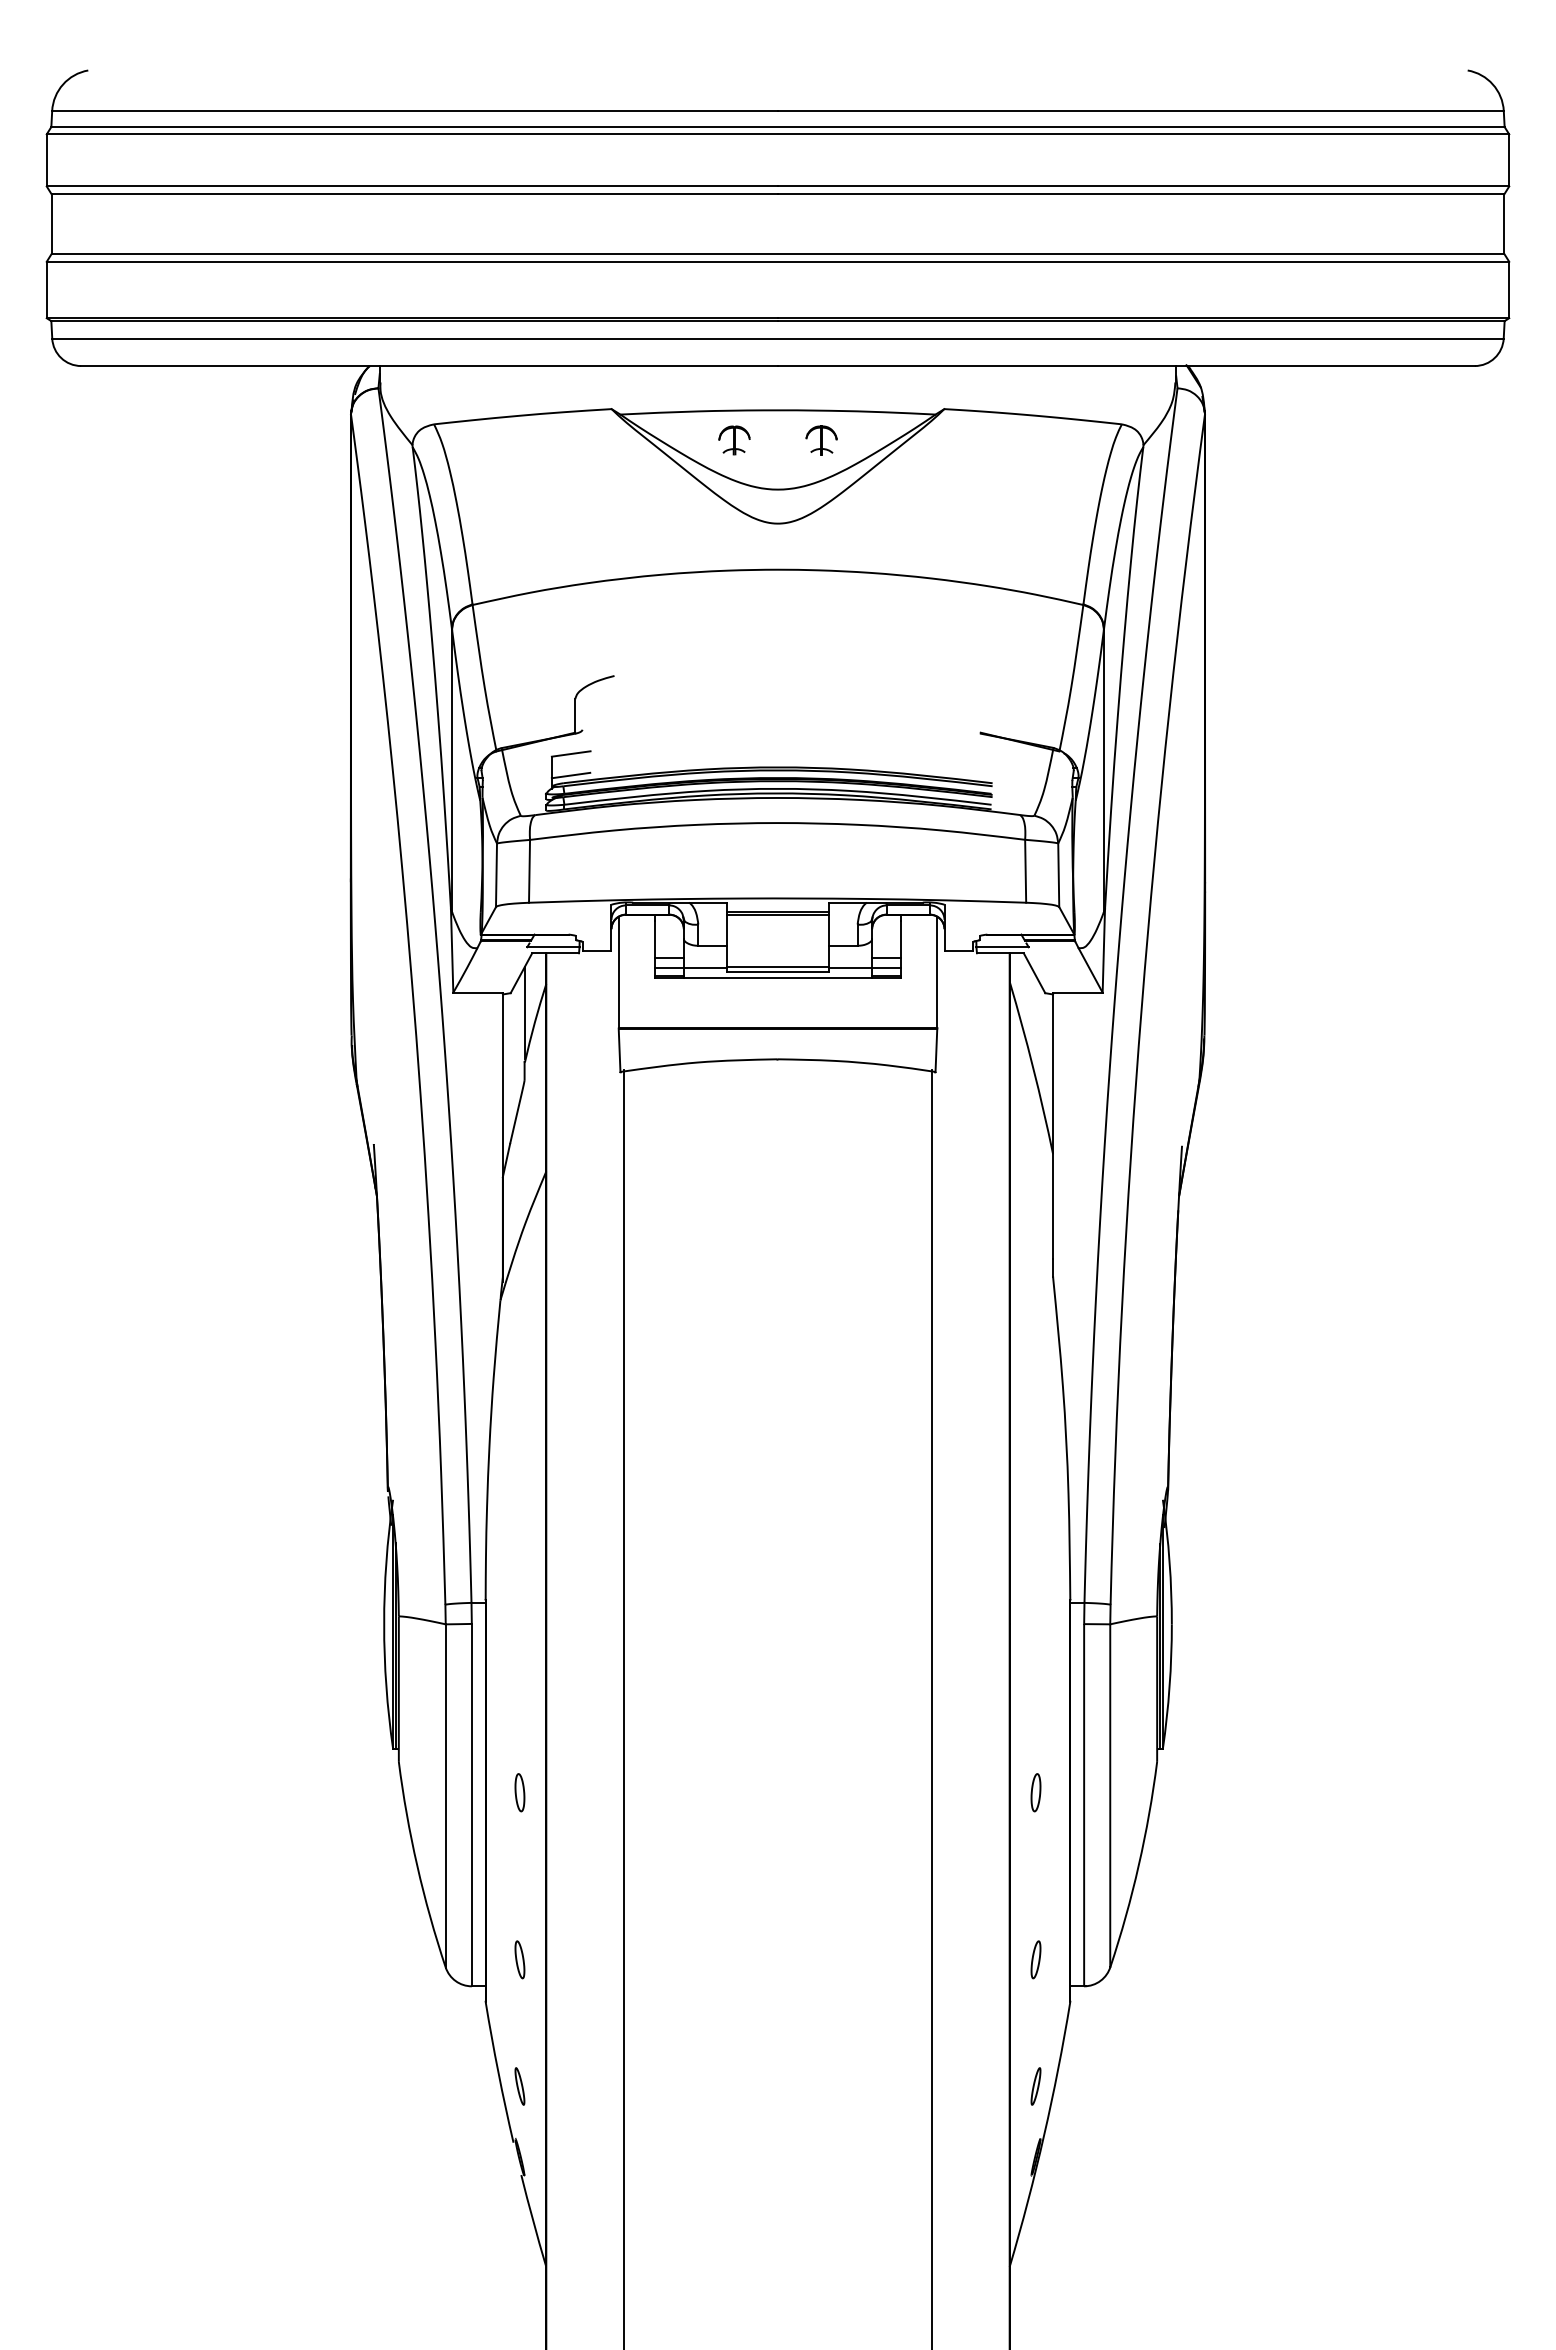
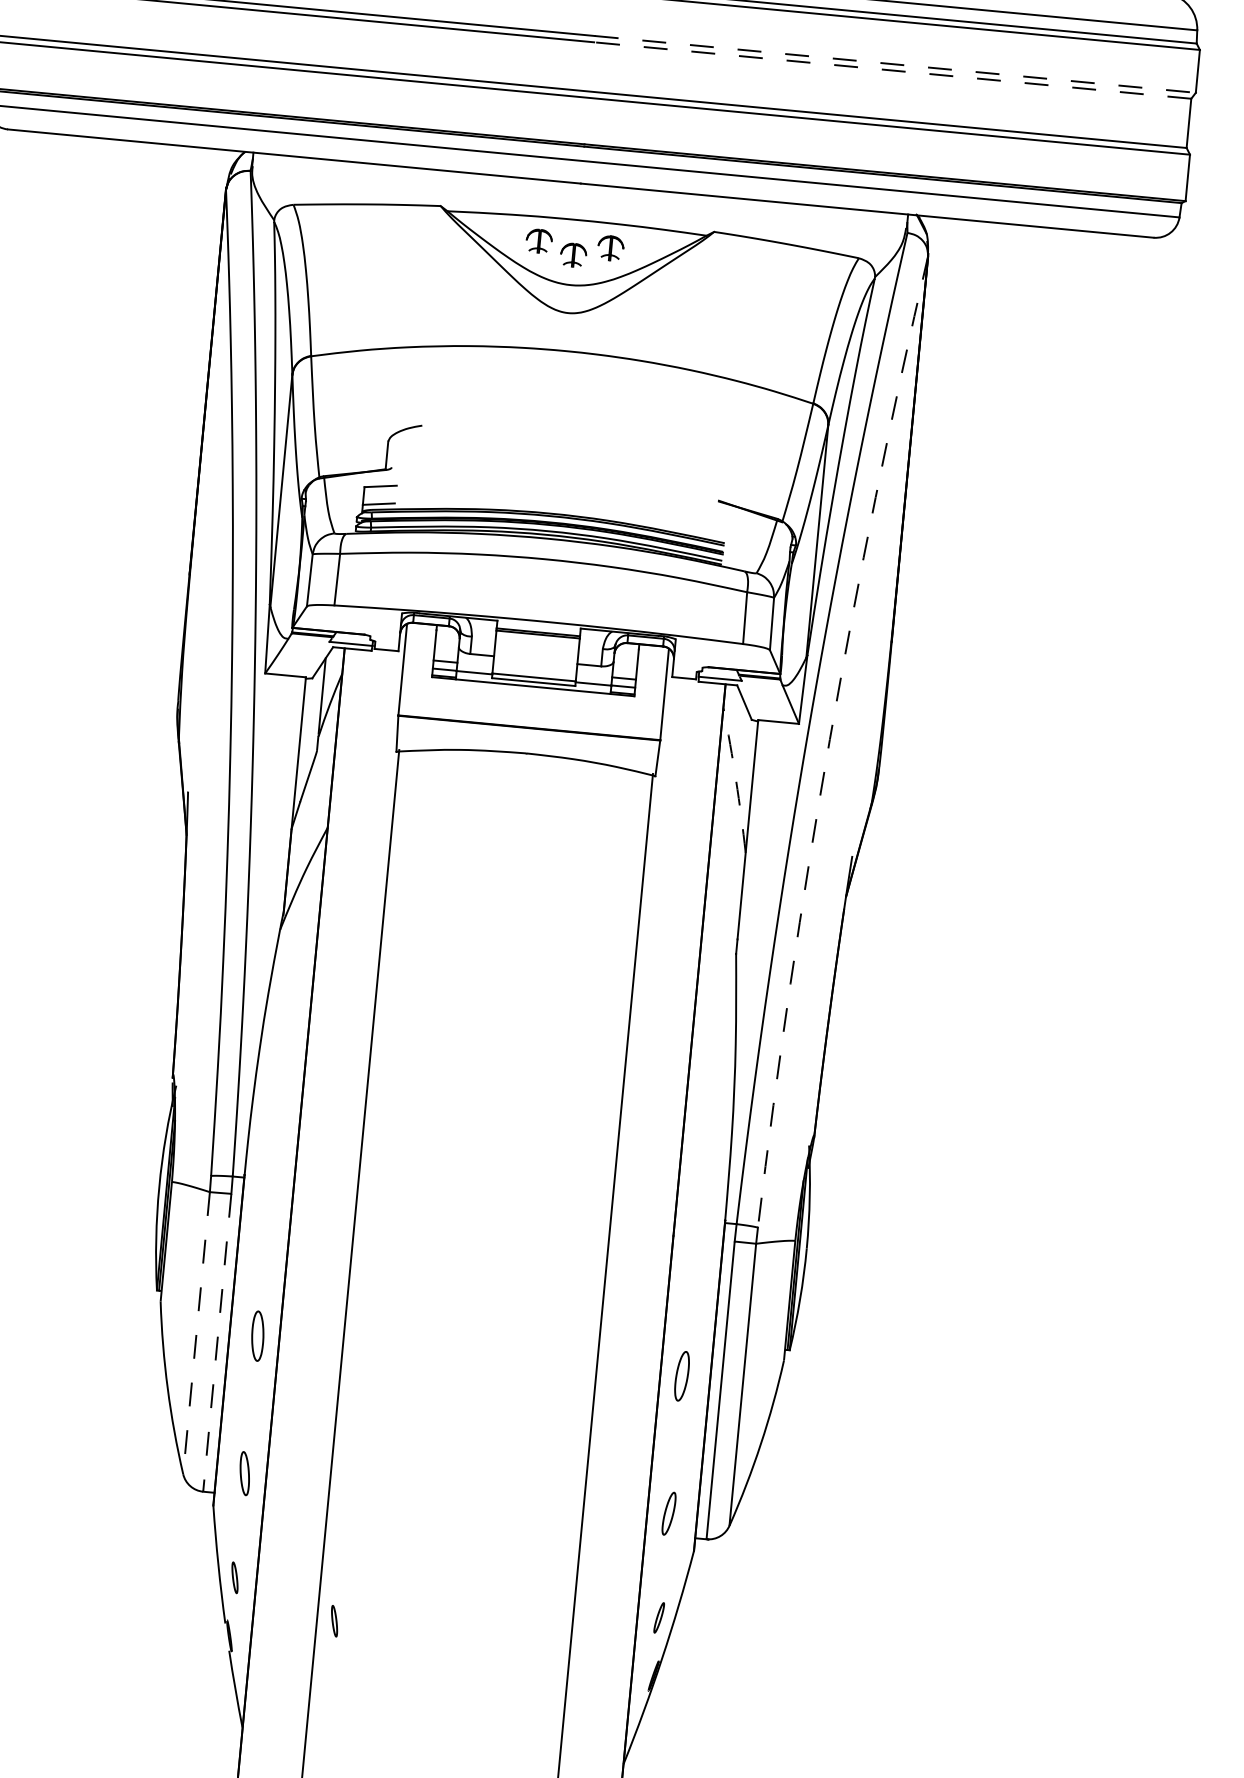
line: (1143, 186) -> (895, 64), solid -> dashed
line: (1140, 194) -> (892, 70), solid -> dashed
part: (777, 453) -> (573, 255), added
arc: (1141, 1008) -> (829, 739), solid -> dashed
arc: (1033, 1068) -> (736, 780), solid -> dashed
part: (519, 1792) -> (257, 1336), size x1.6
part: (1035, 1792) -> (681, 1376), size x1.6
line: (445, 1795) -> (196, 1332), solid -> dashed
line: (471, 1805) -> (216, 1343), solid -> dashed
part: (519, 1959) -> (244, 1473), size x1.4
part: (1035, 1959) -> (668, 1513), size x1.4
part: (644, 2127) -> (334, 1621), added

